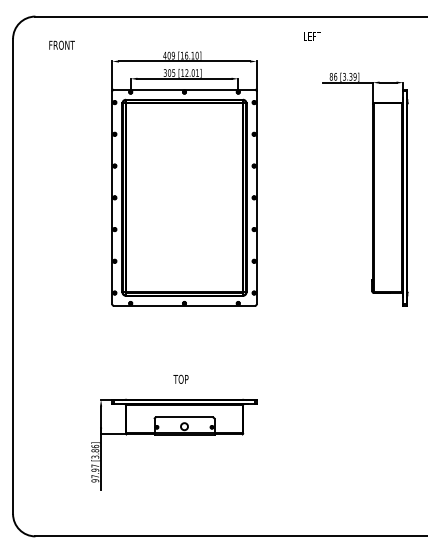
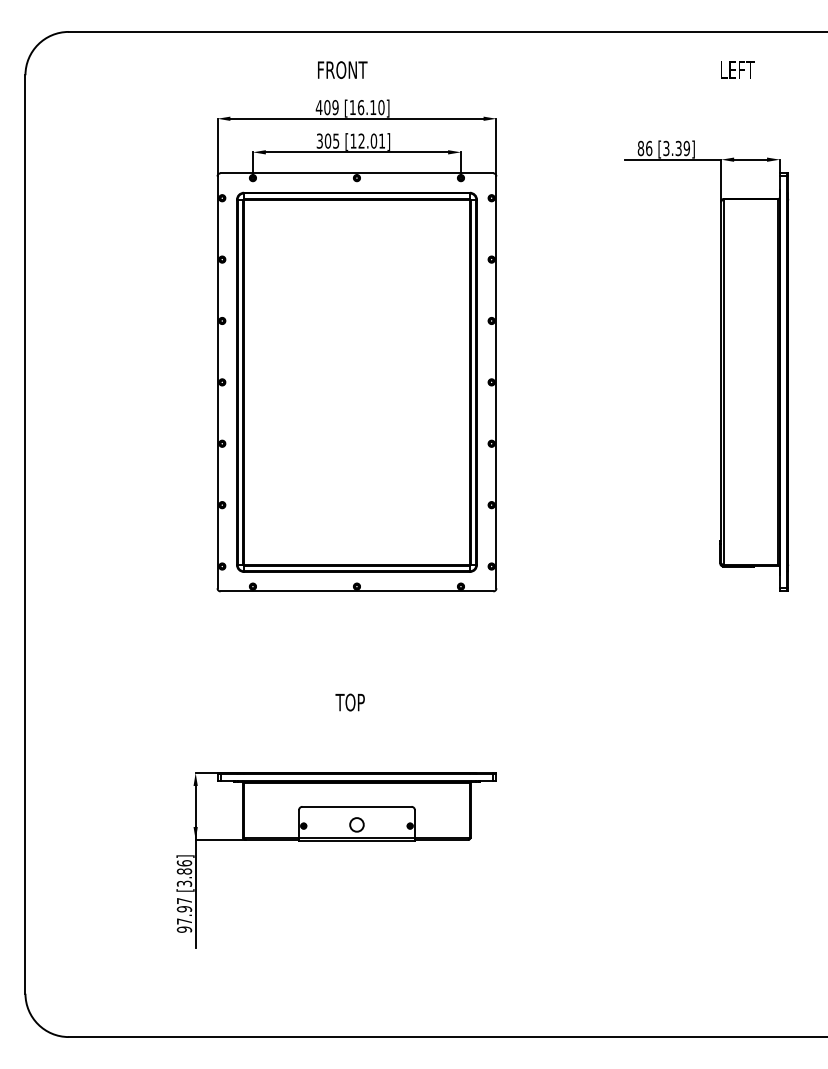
text: (312, 36) -> (737, 70), moved
text: (61, 44) -> (341, 68), moved
text: (180, 378) -> (349, 700), moved

